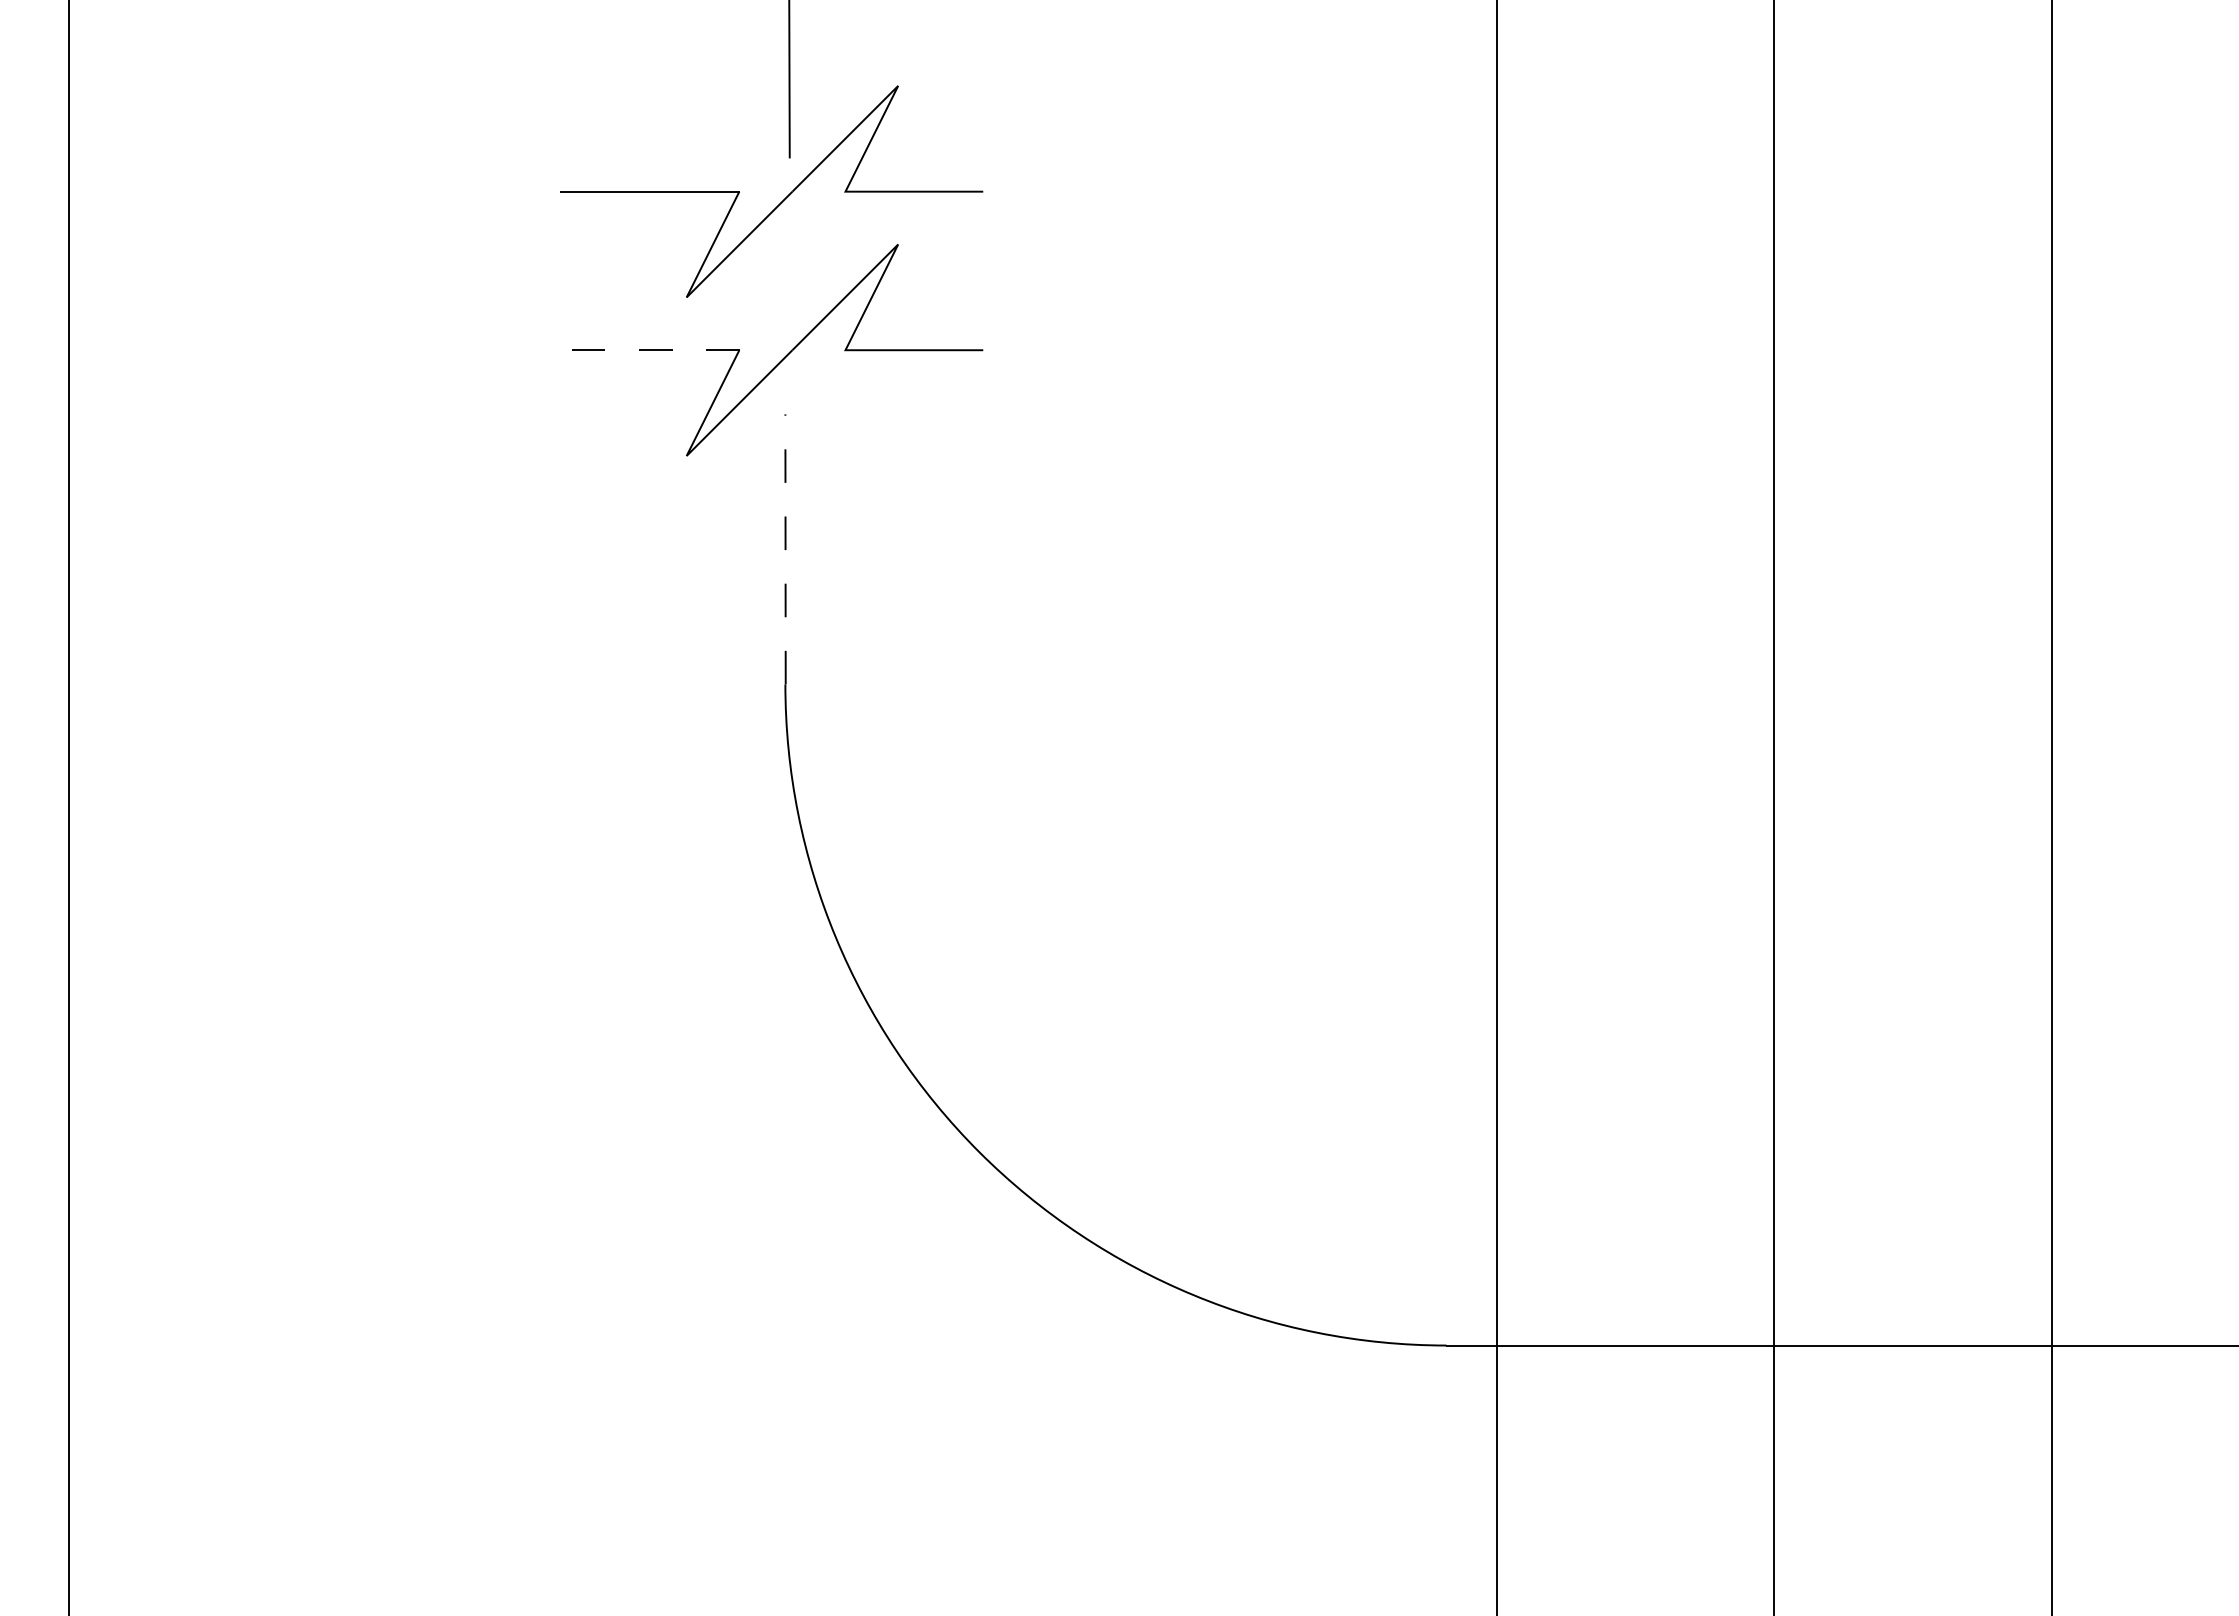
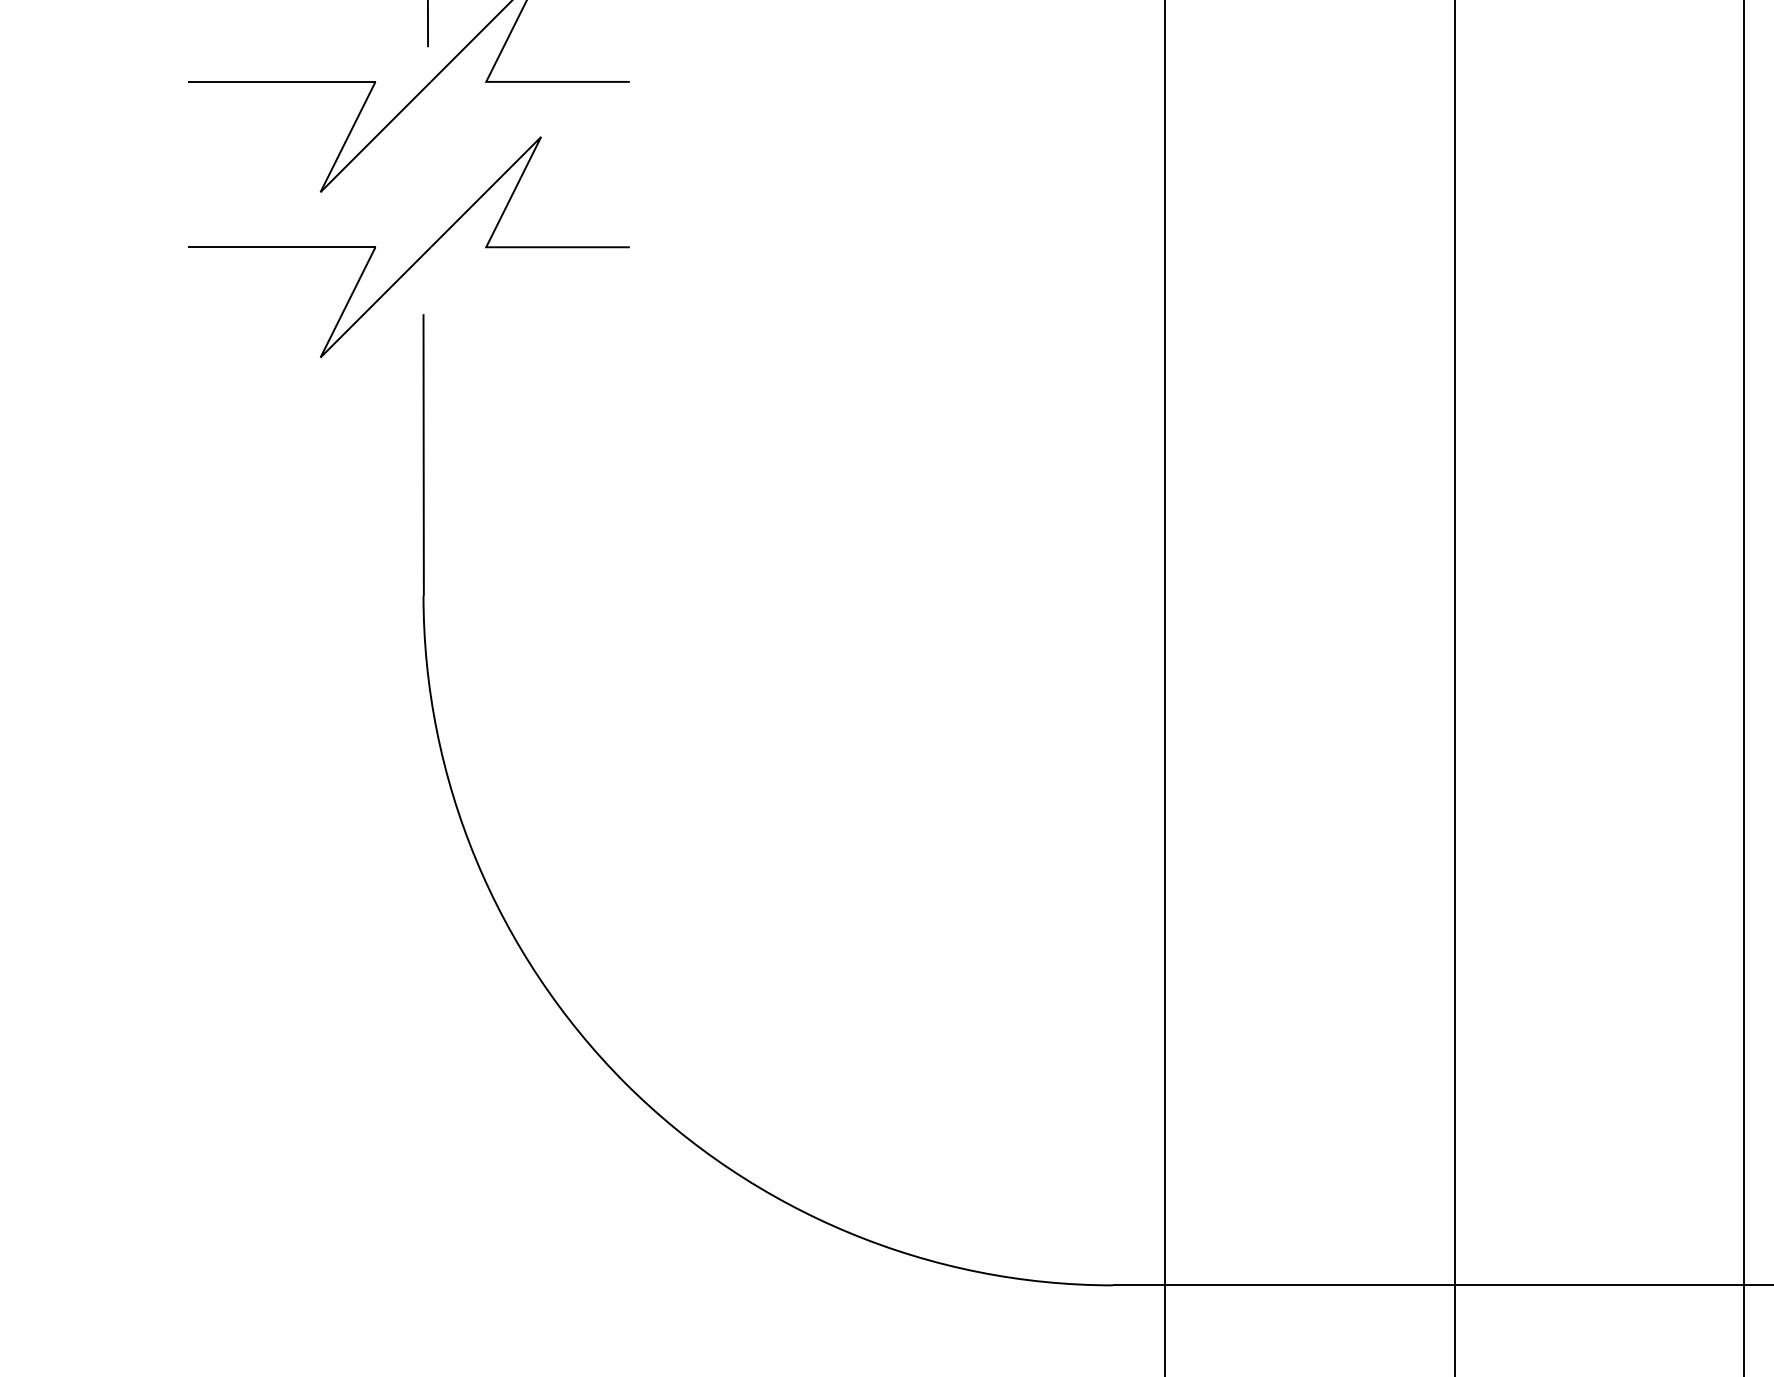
line: (649, 350) -> (281, 247), dashed -> solid
line: (785, 548) -> (423, 454), dashed -> solid

